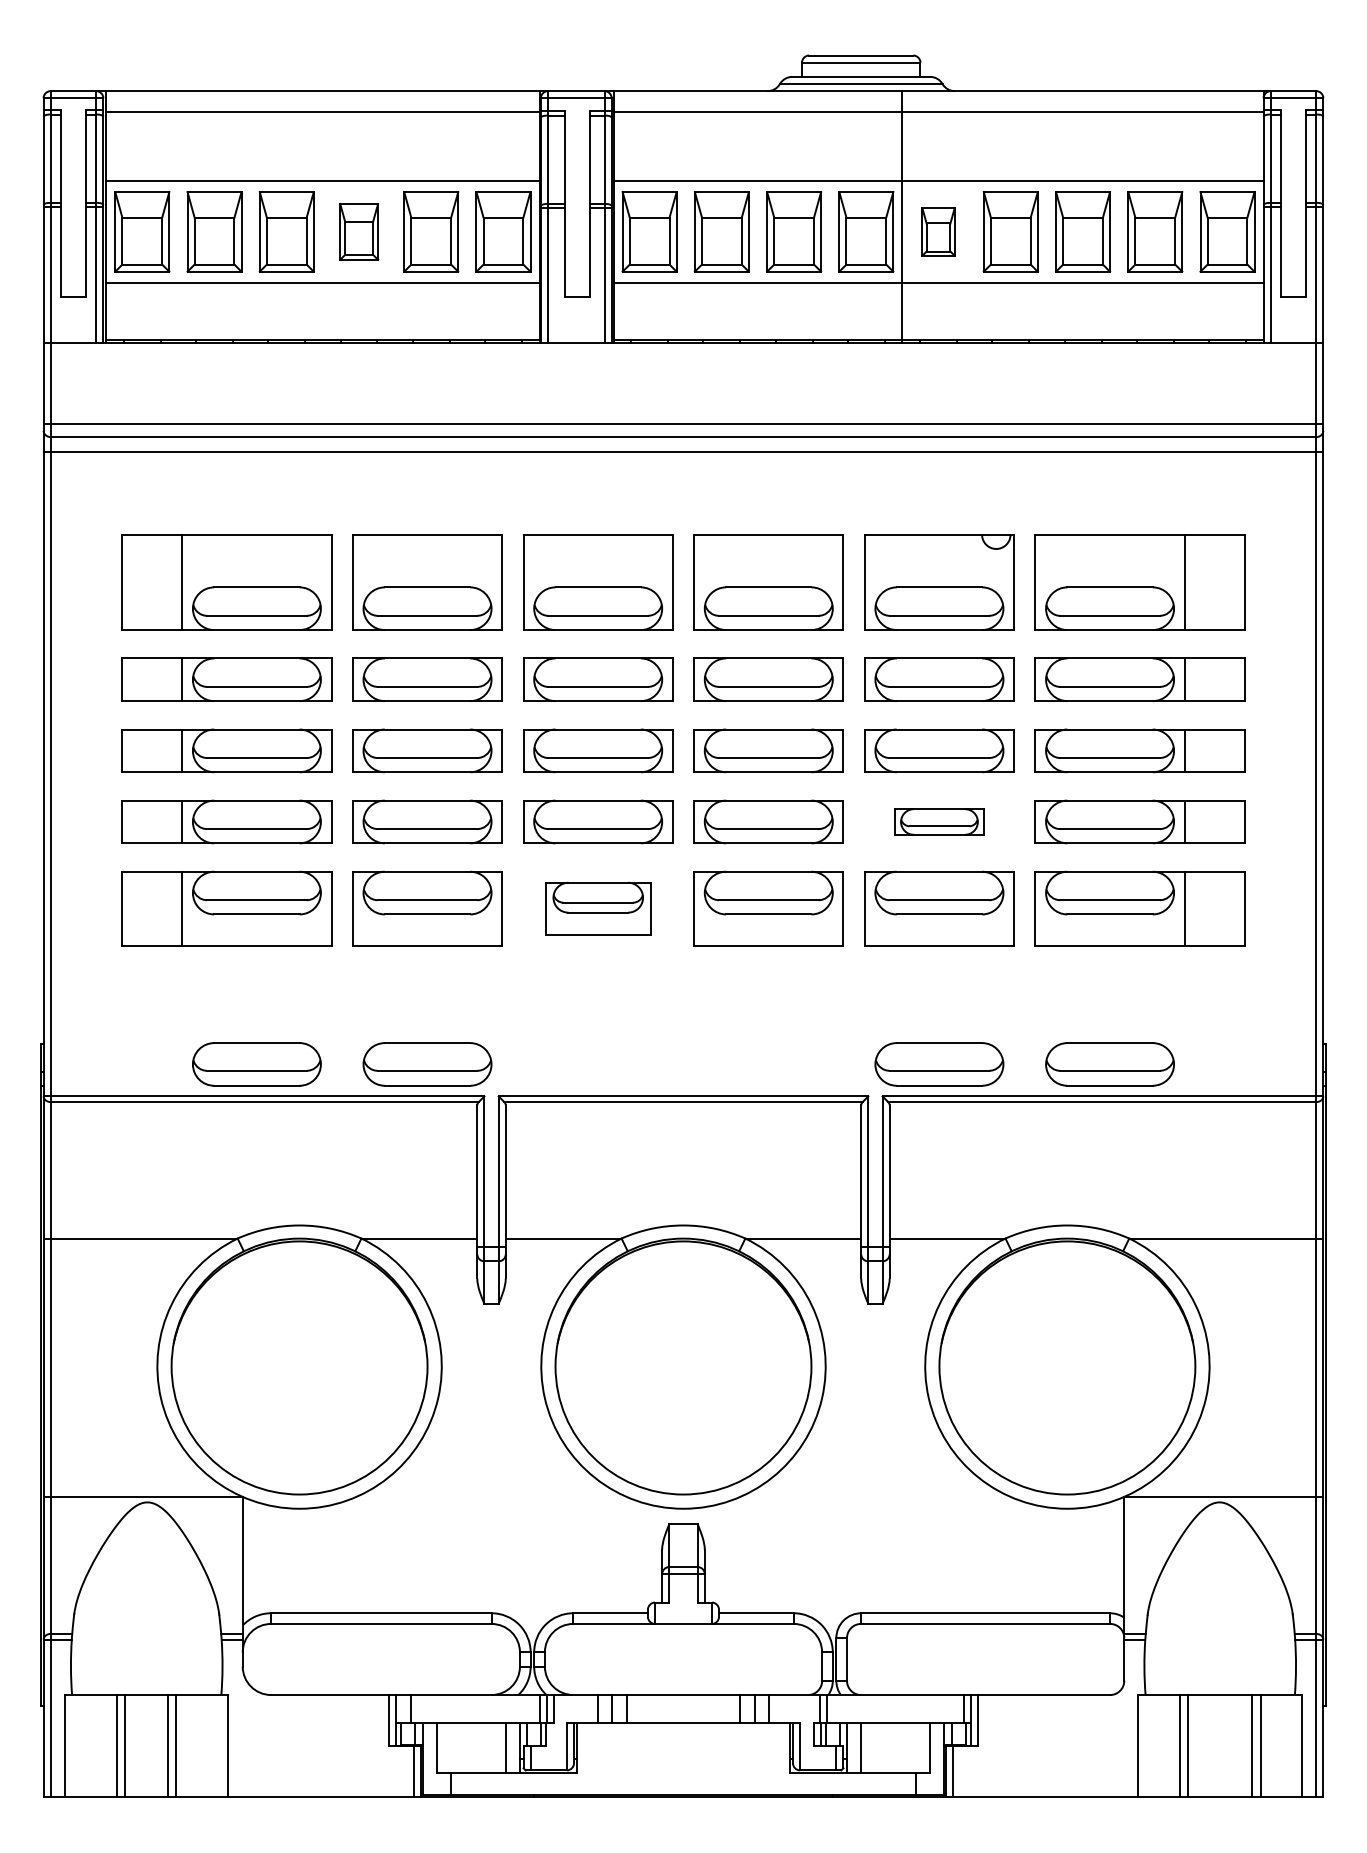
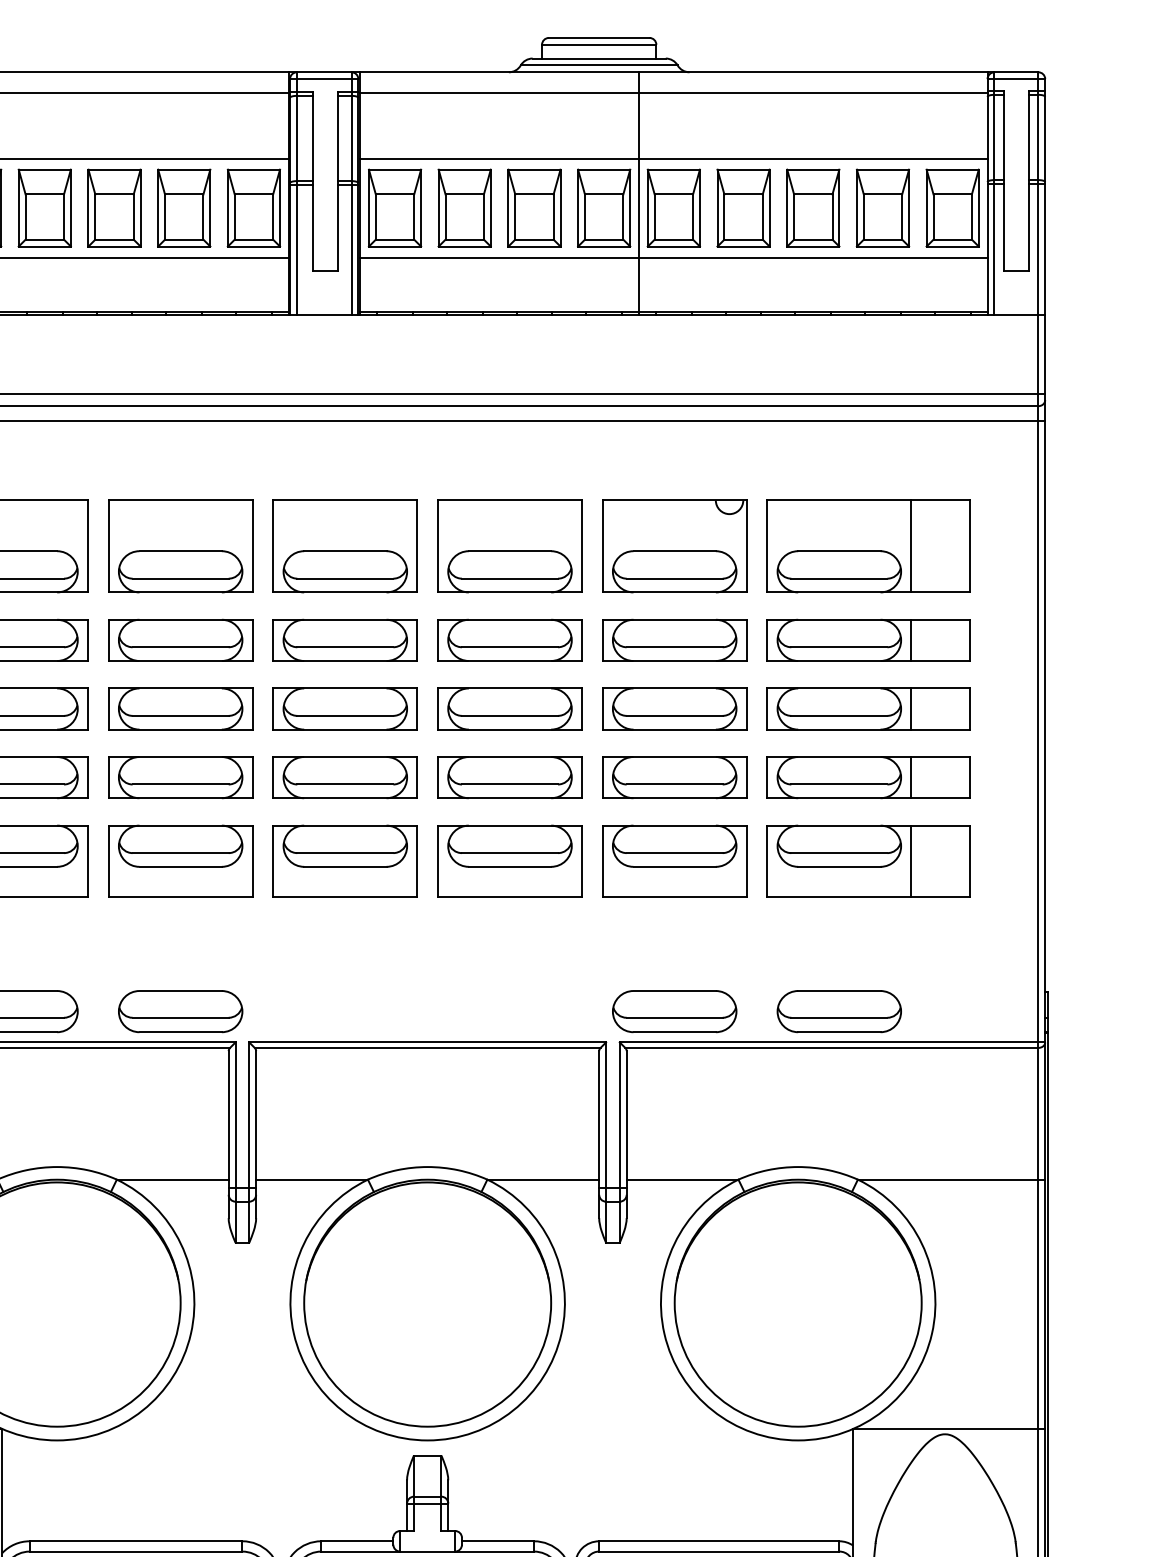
part: (359, 231) -> (114, 207), size x1.43
part: (938, 231) -> (673, 207), size x1.67
part: (939, 821) -> (674, 777), size x1.67
part: (598, 908) -> (345, 861), size x1.43

